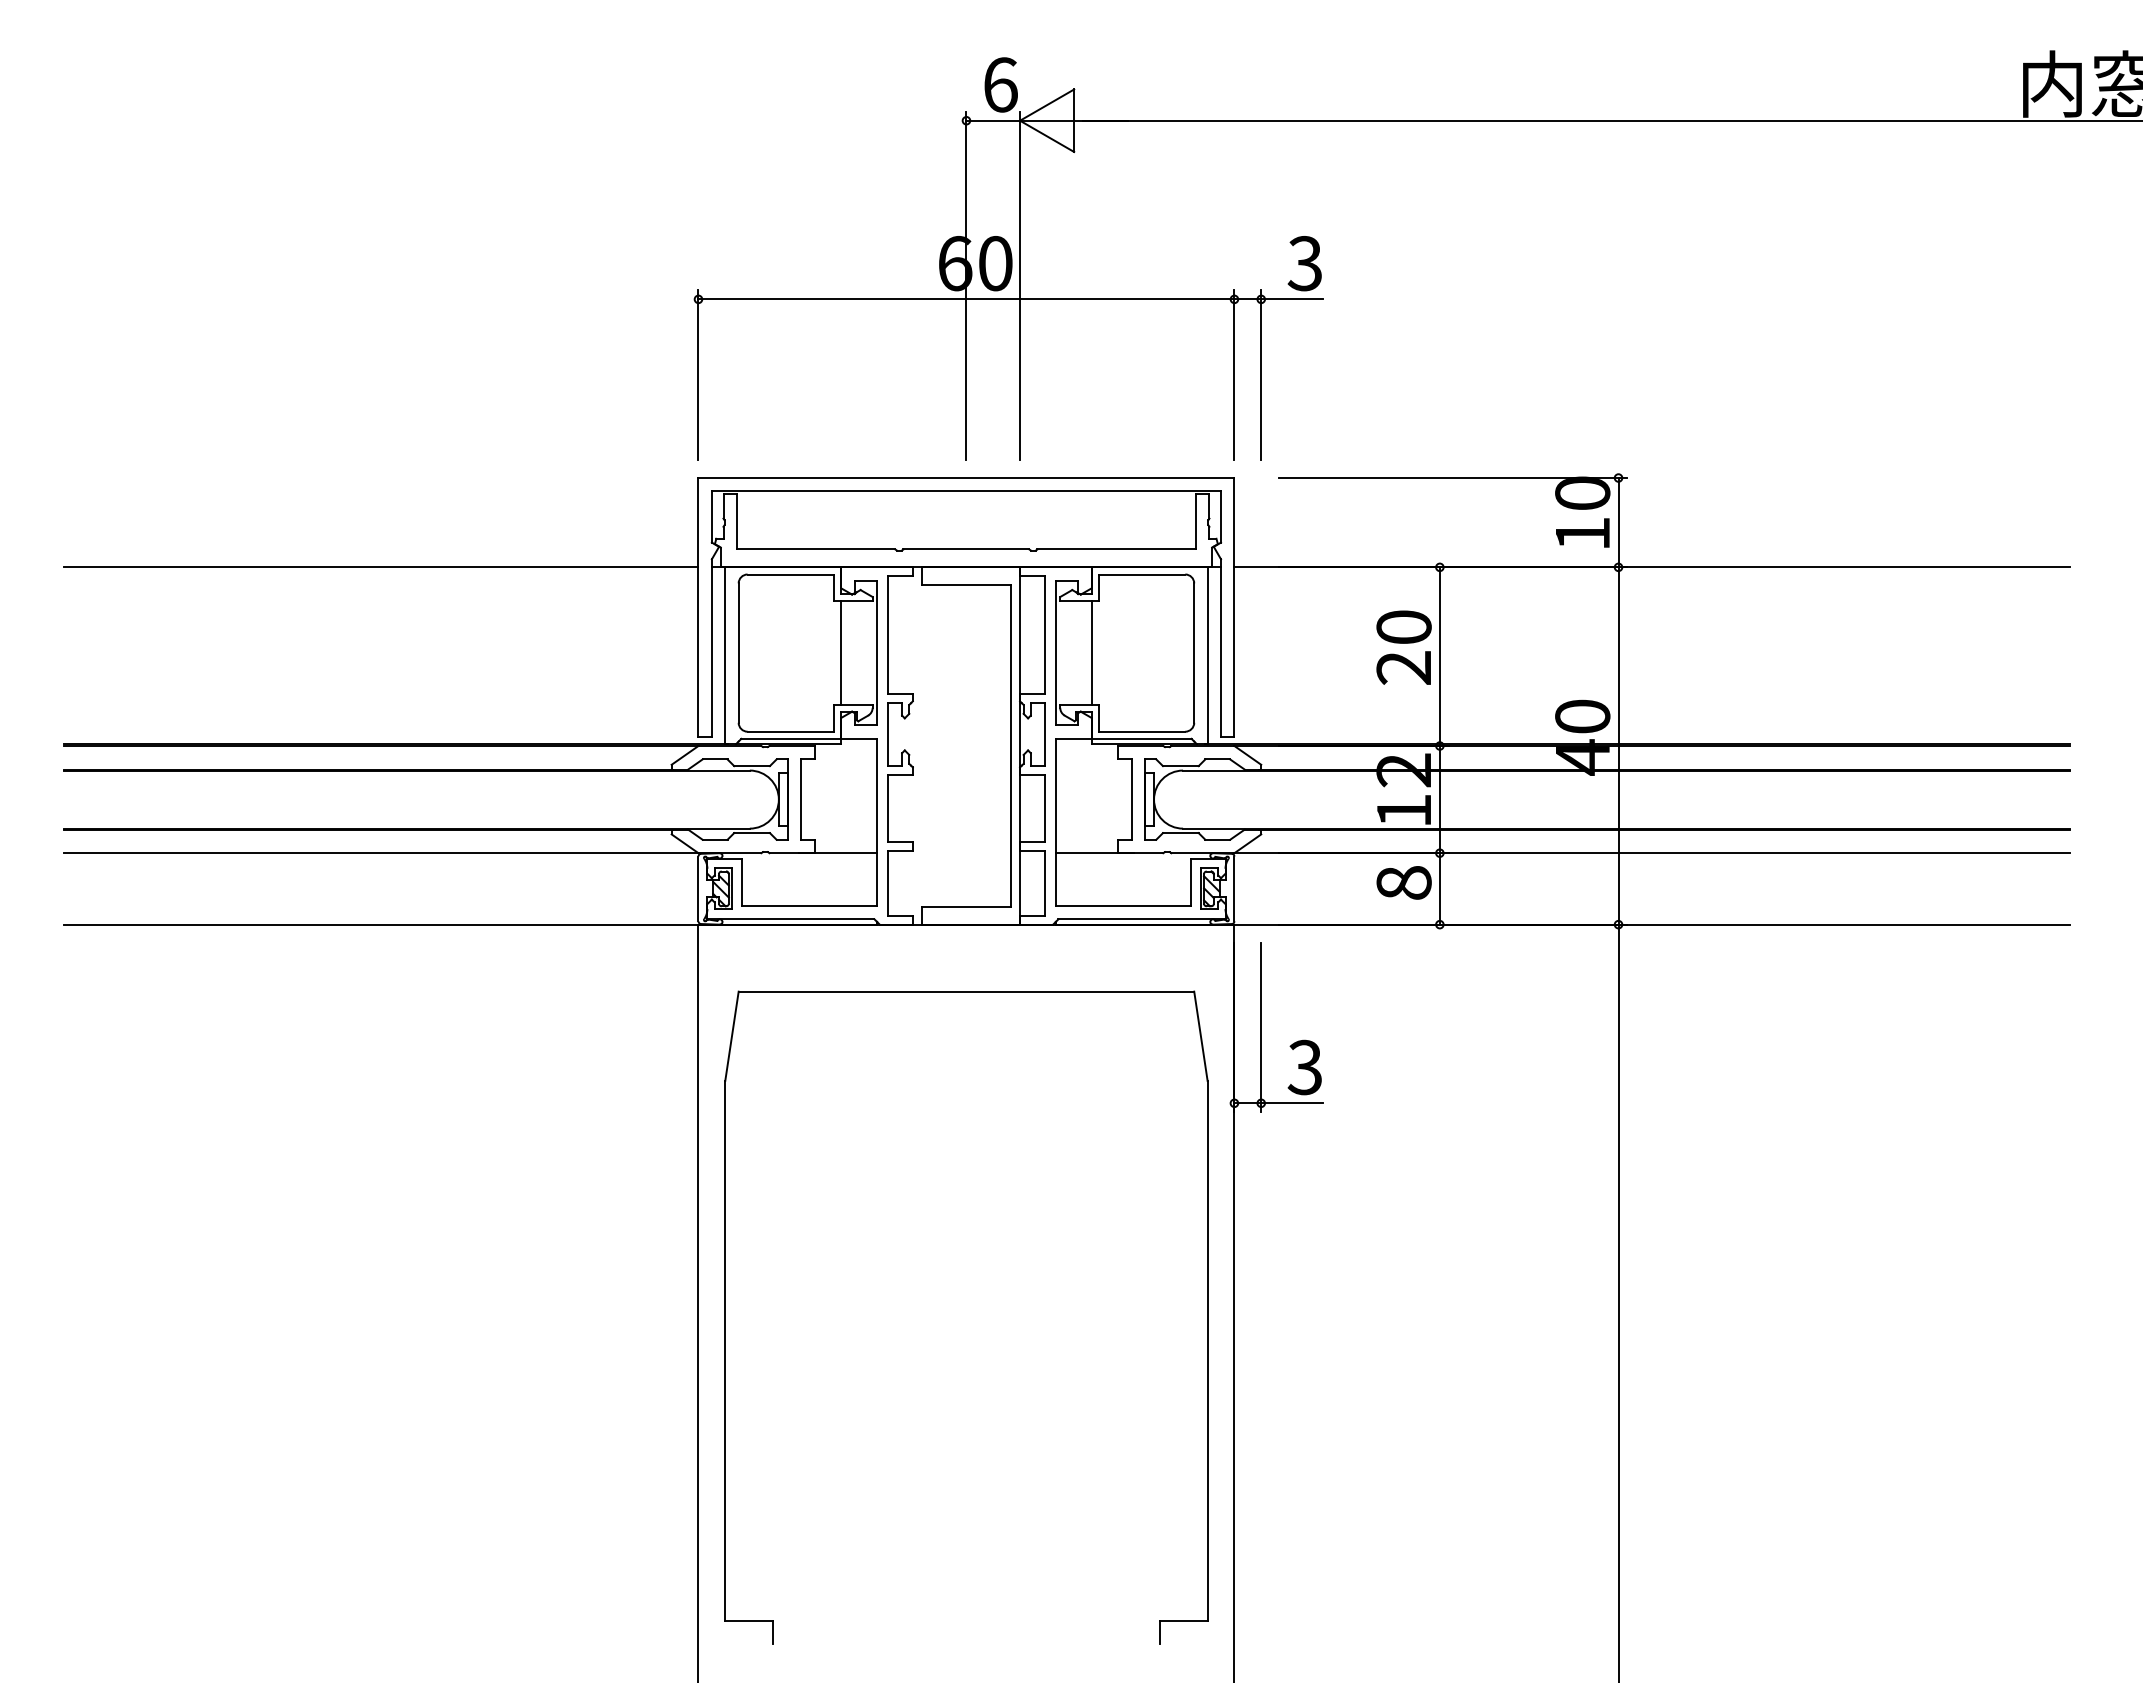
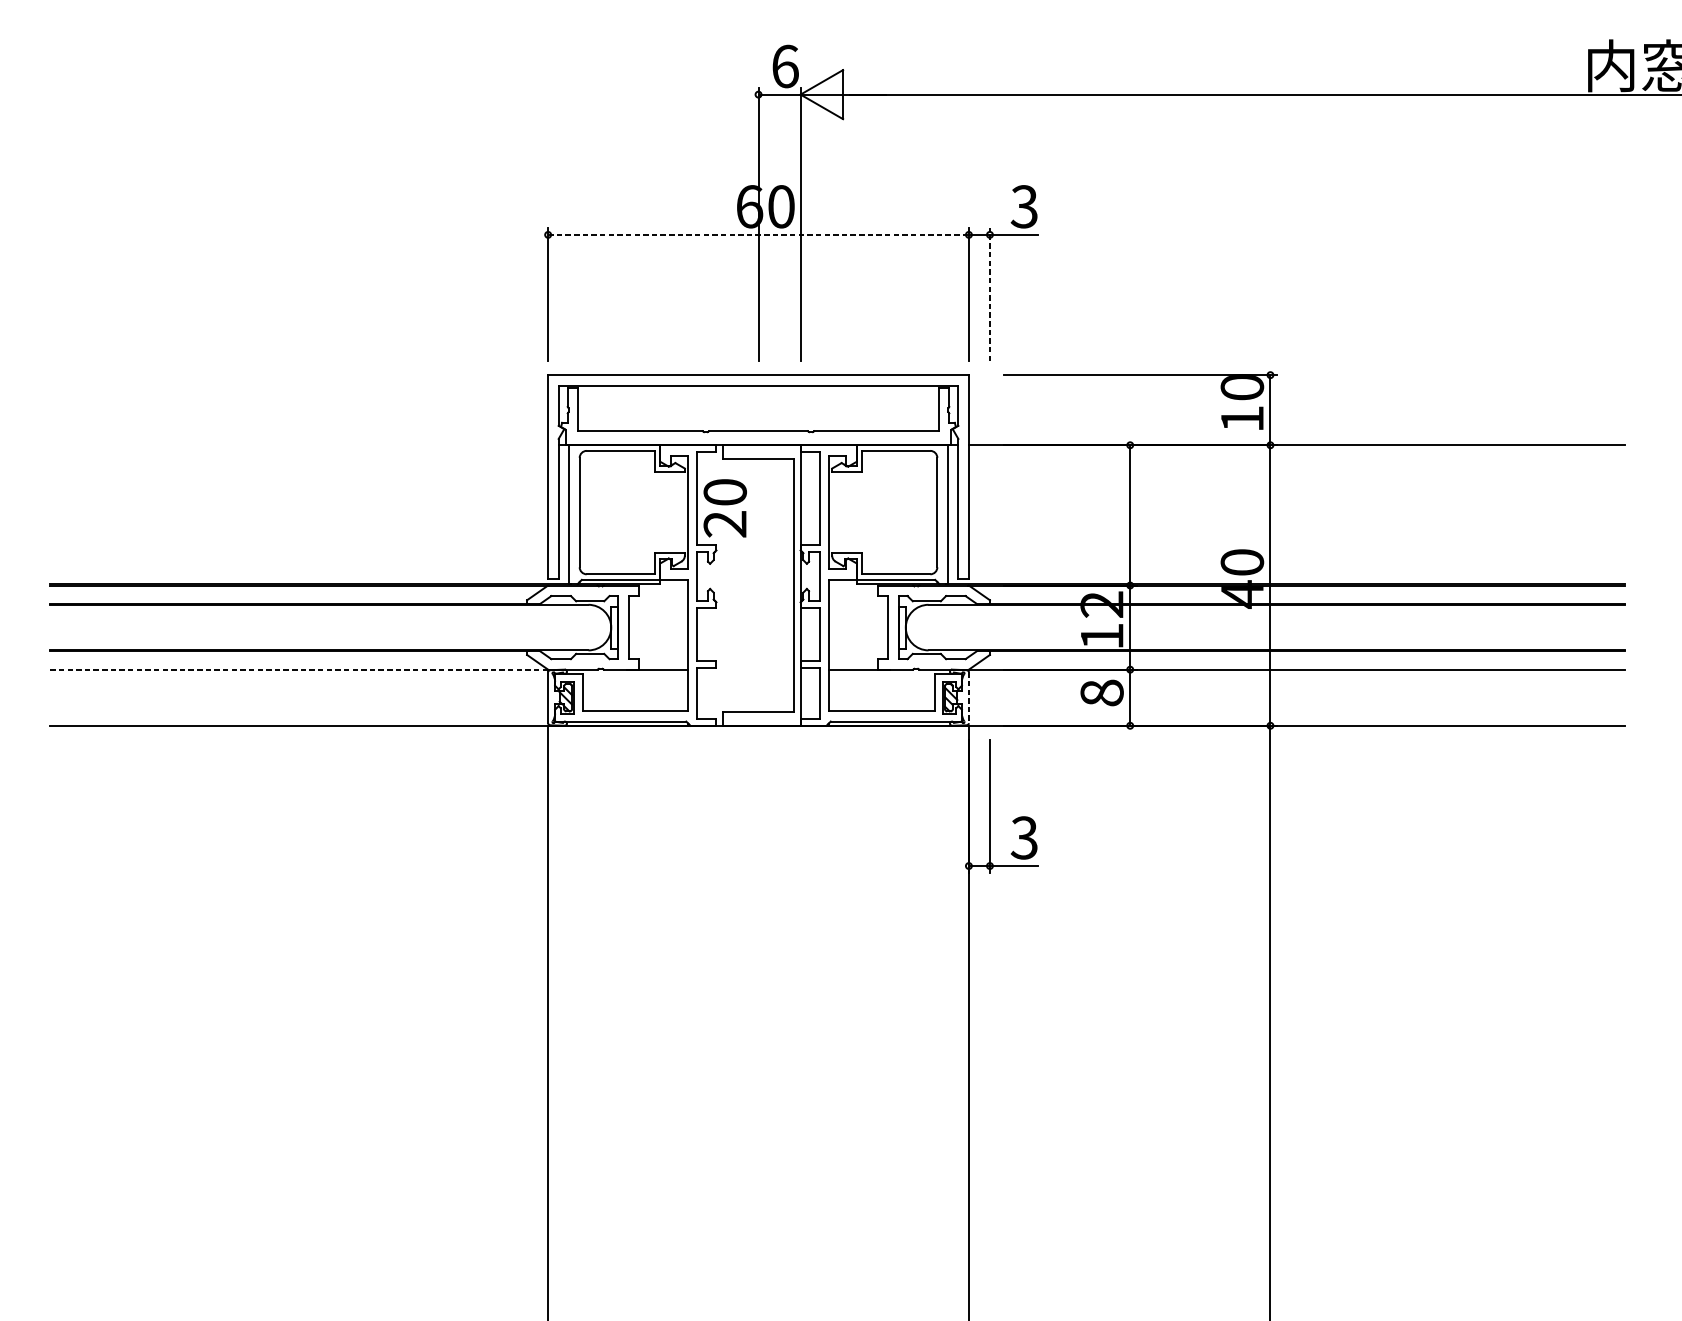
line: (966, 299) -> (758, 234), solid -> dashed
line: (1261, 375) -> (990, 294), solid -> dashed
line: (381, 567) -> (299, 445), removed
text: (1403, 647) -> (724, 508), moved
line: (841, 652) -> (660, 512), removed
line: (1091, 652) -> (856, 512), removed
line: (381, 853) -> (299, 669), solid -> dashed
line: (1234, 889) -> (968, 698), solid -> dashed
part: (725, 1317) -> (569, 1034), removed

